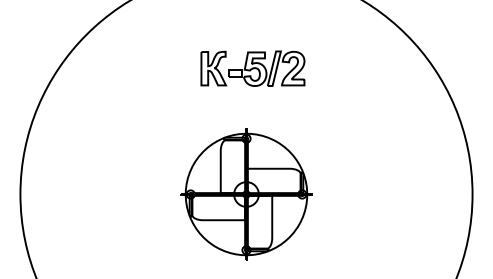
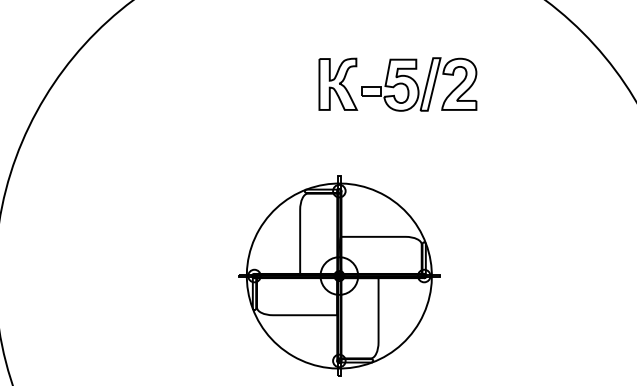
part: (252, 68) -> (397, 84), moved

